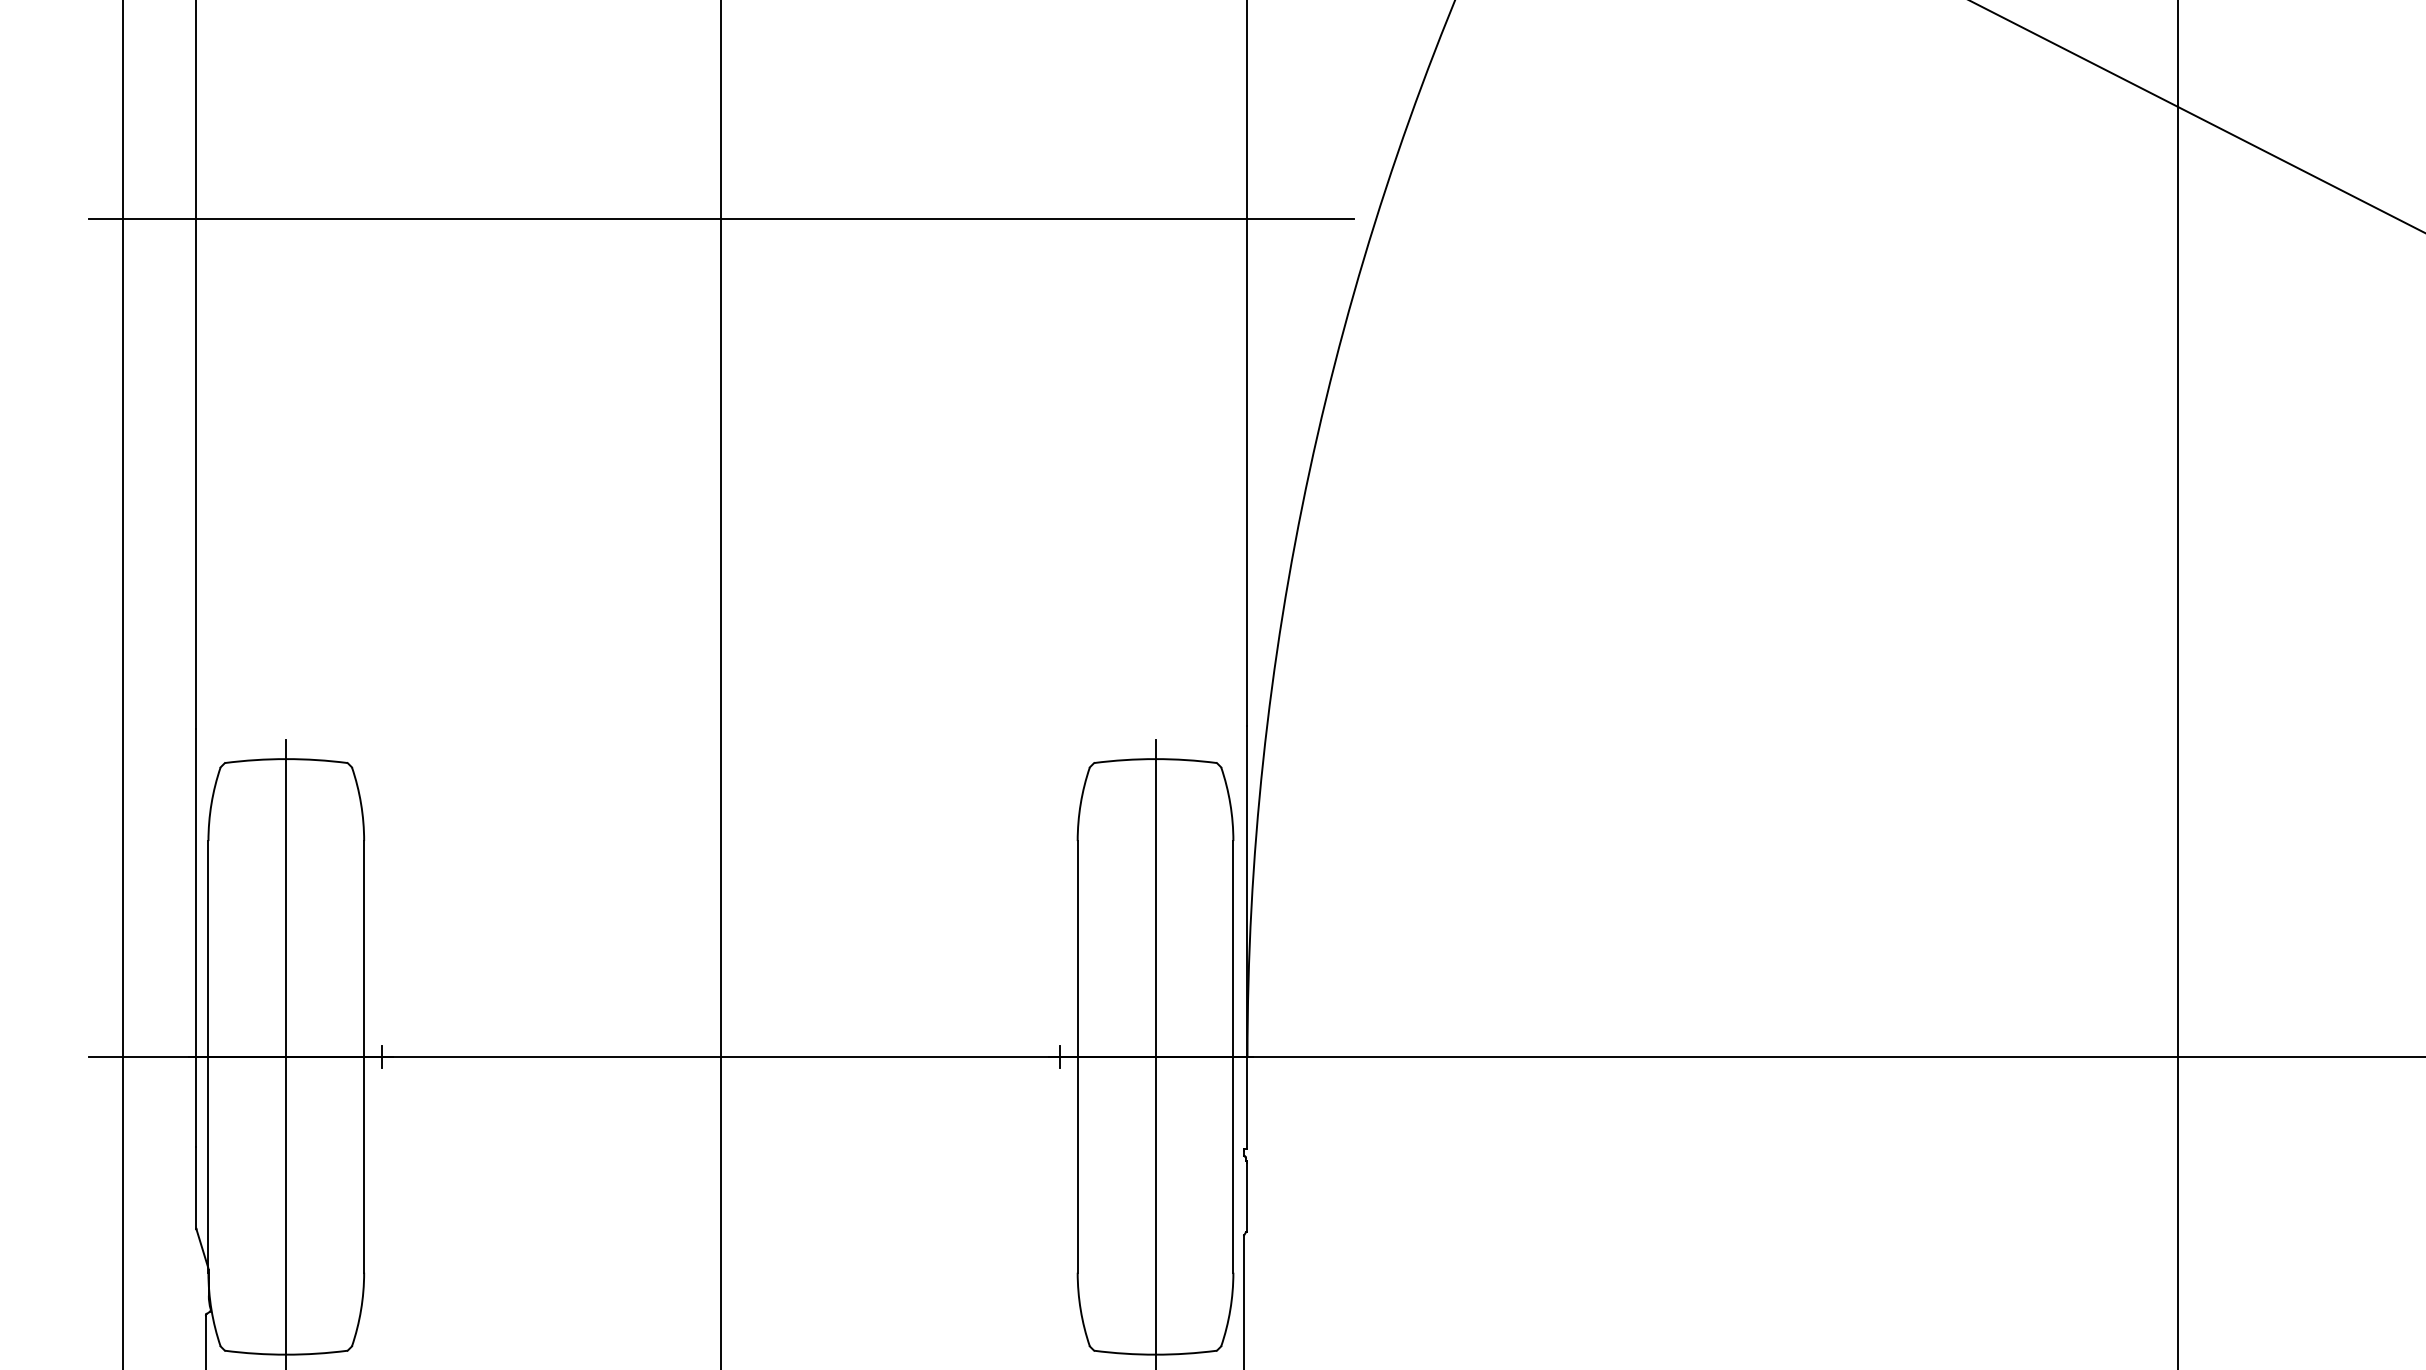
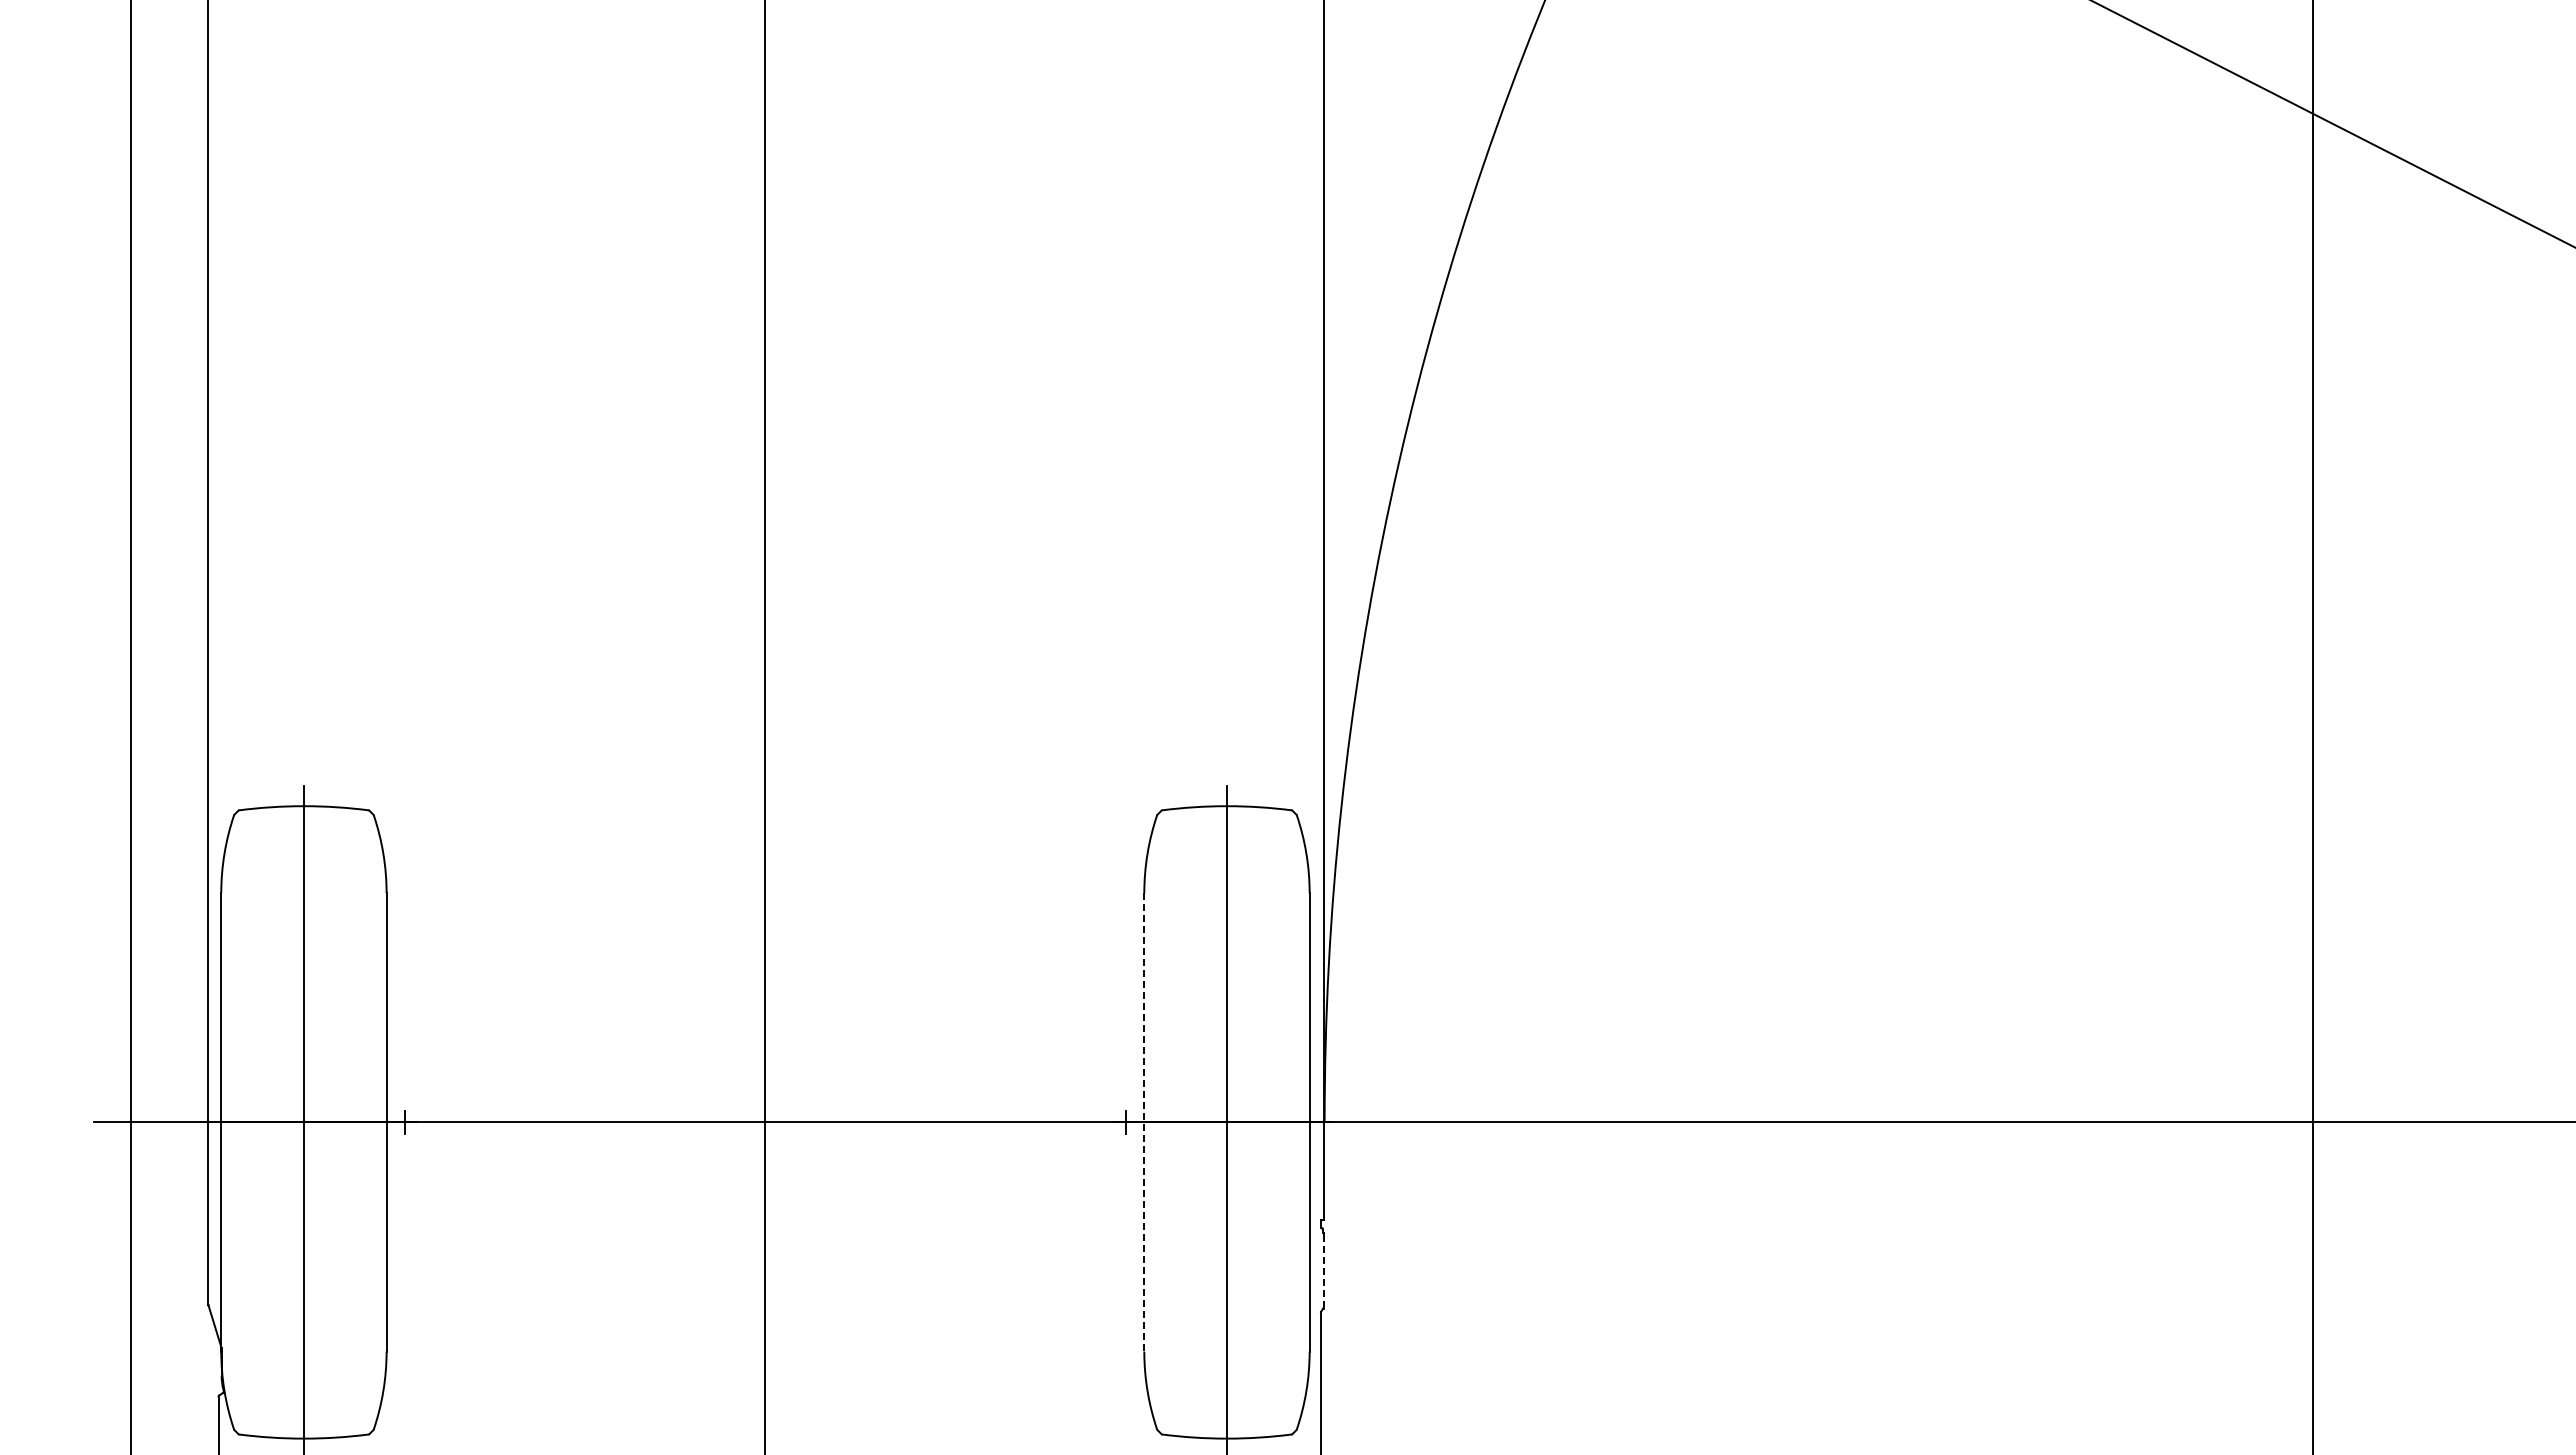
line: (720, 219) -> (765, 233), removed
line: (1077, 1056) -> (1144, 1122), solid -> dashed
line: (1246, 1197) -> (1323, 1271), solid -> dashed

